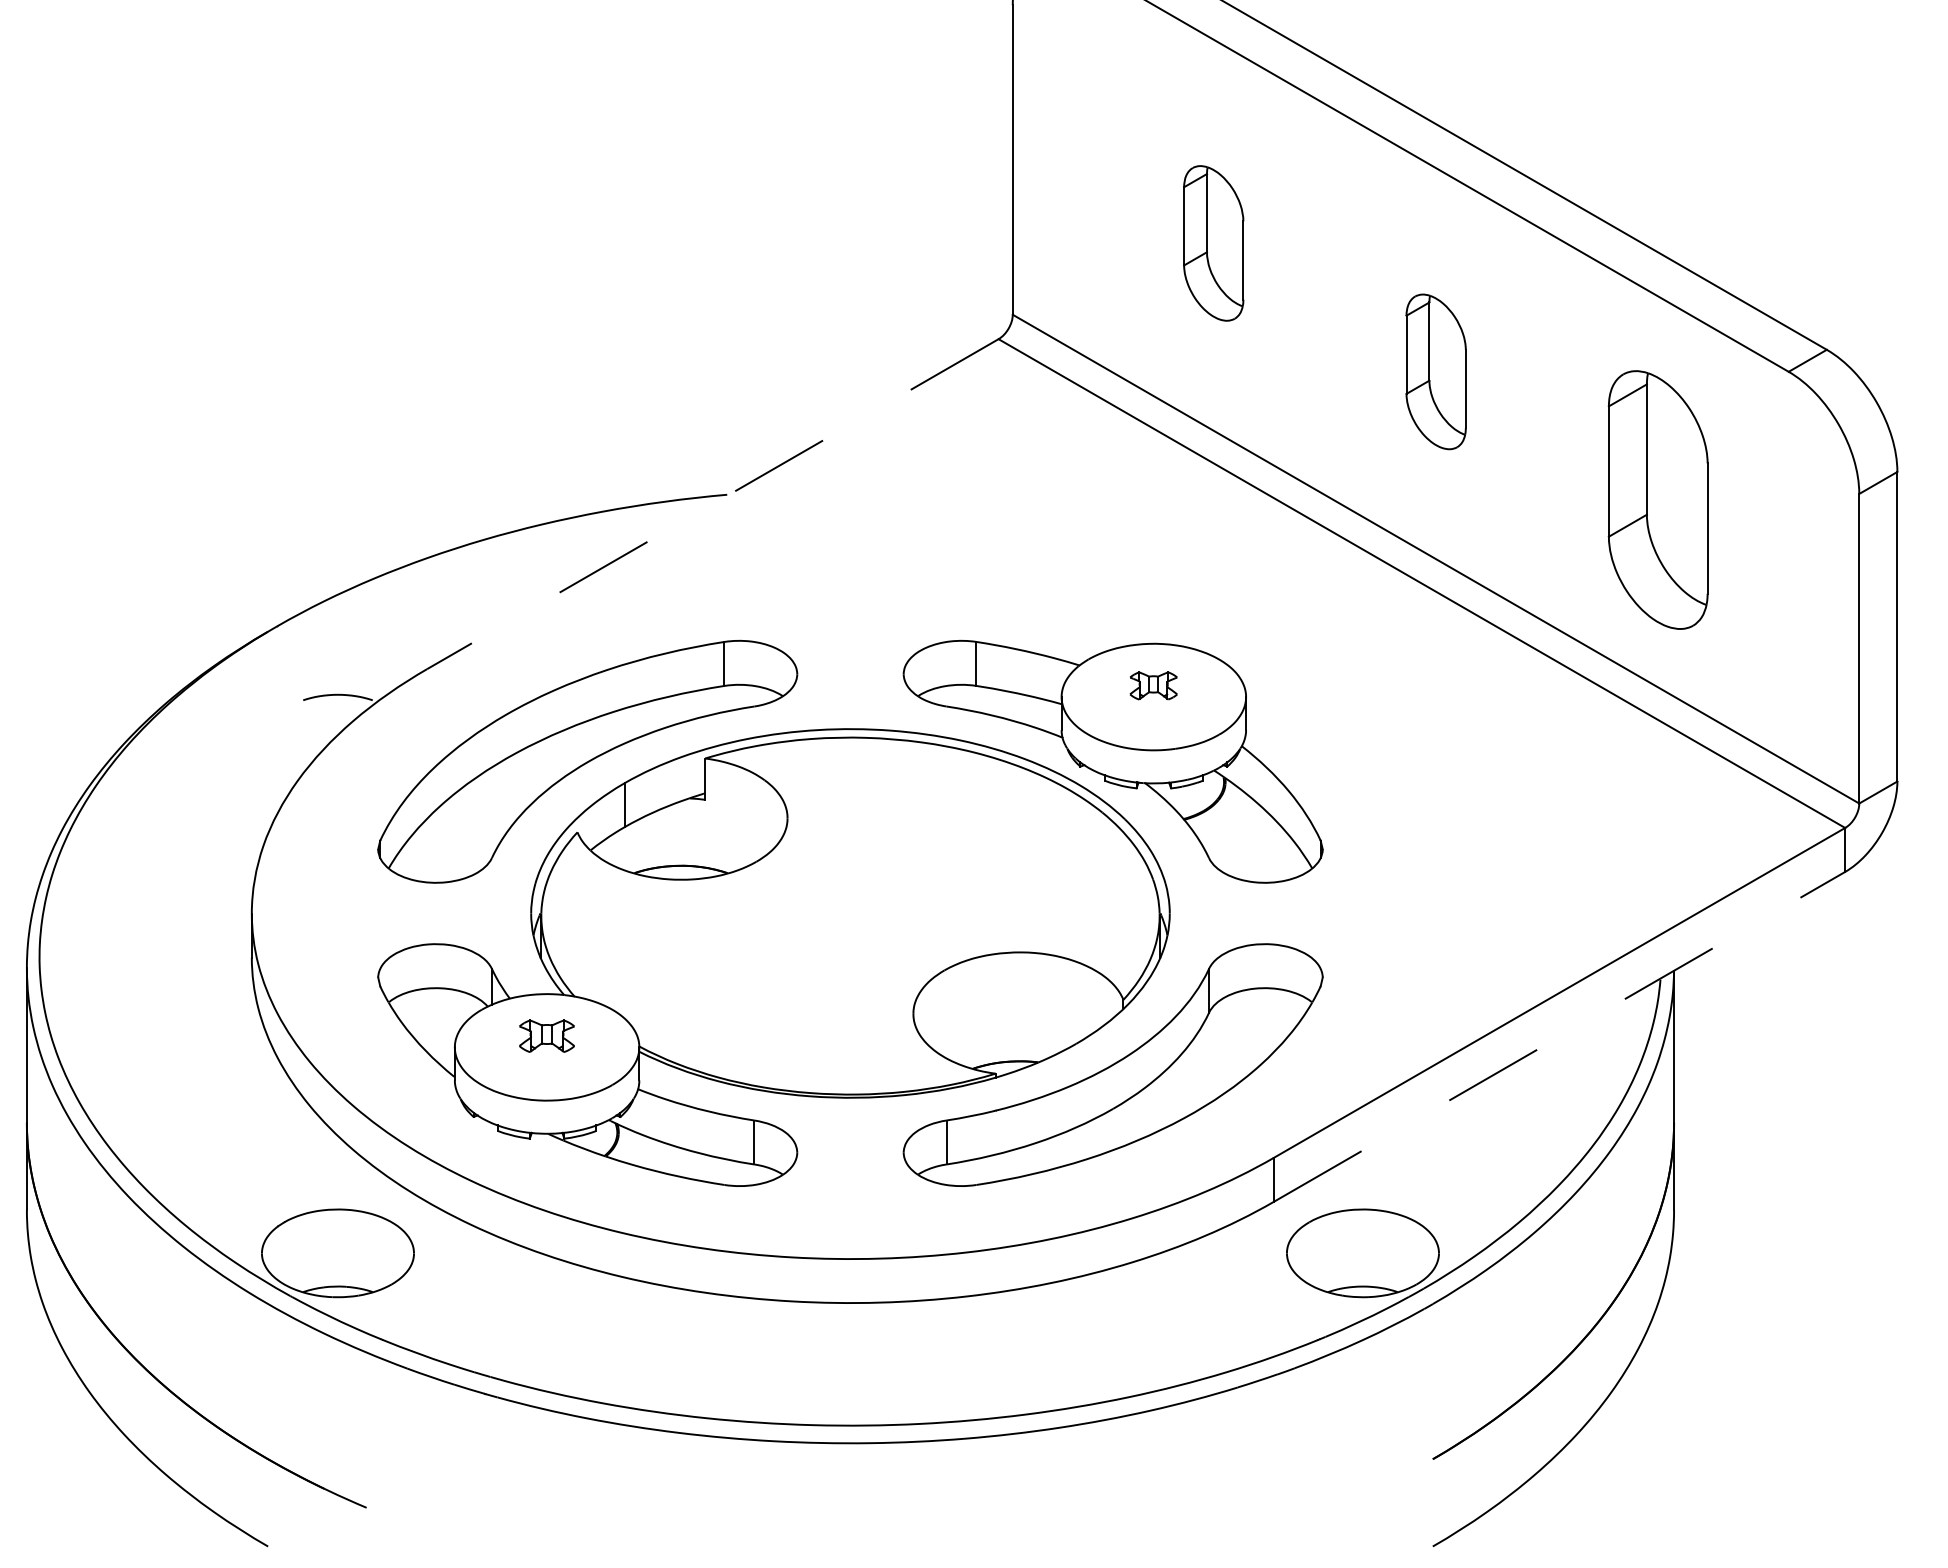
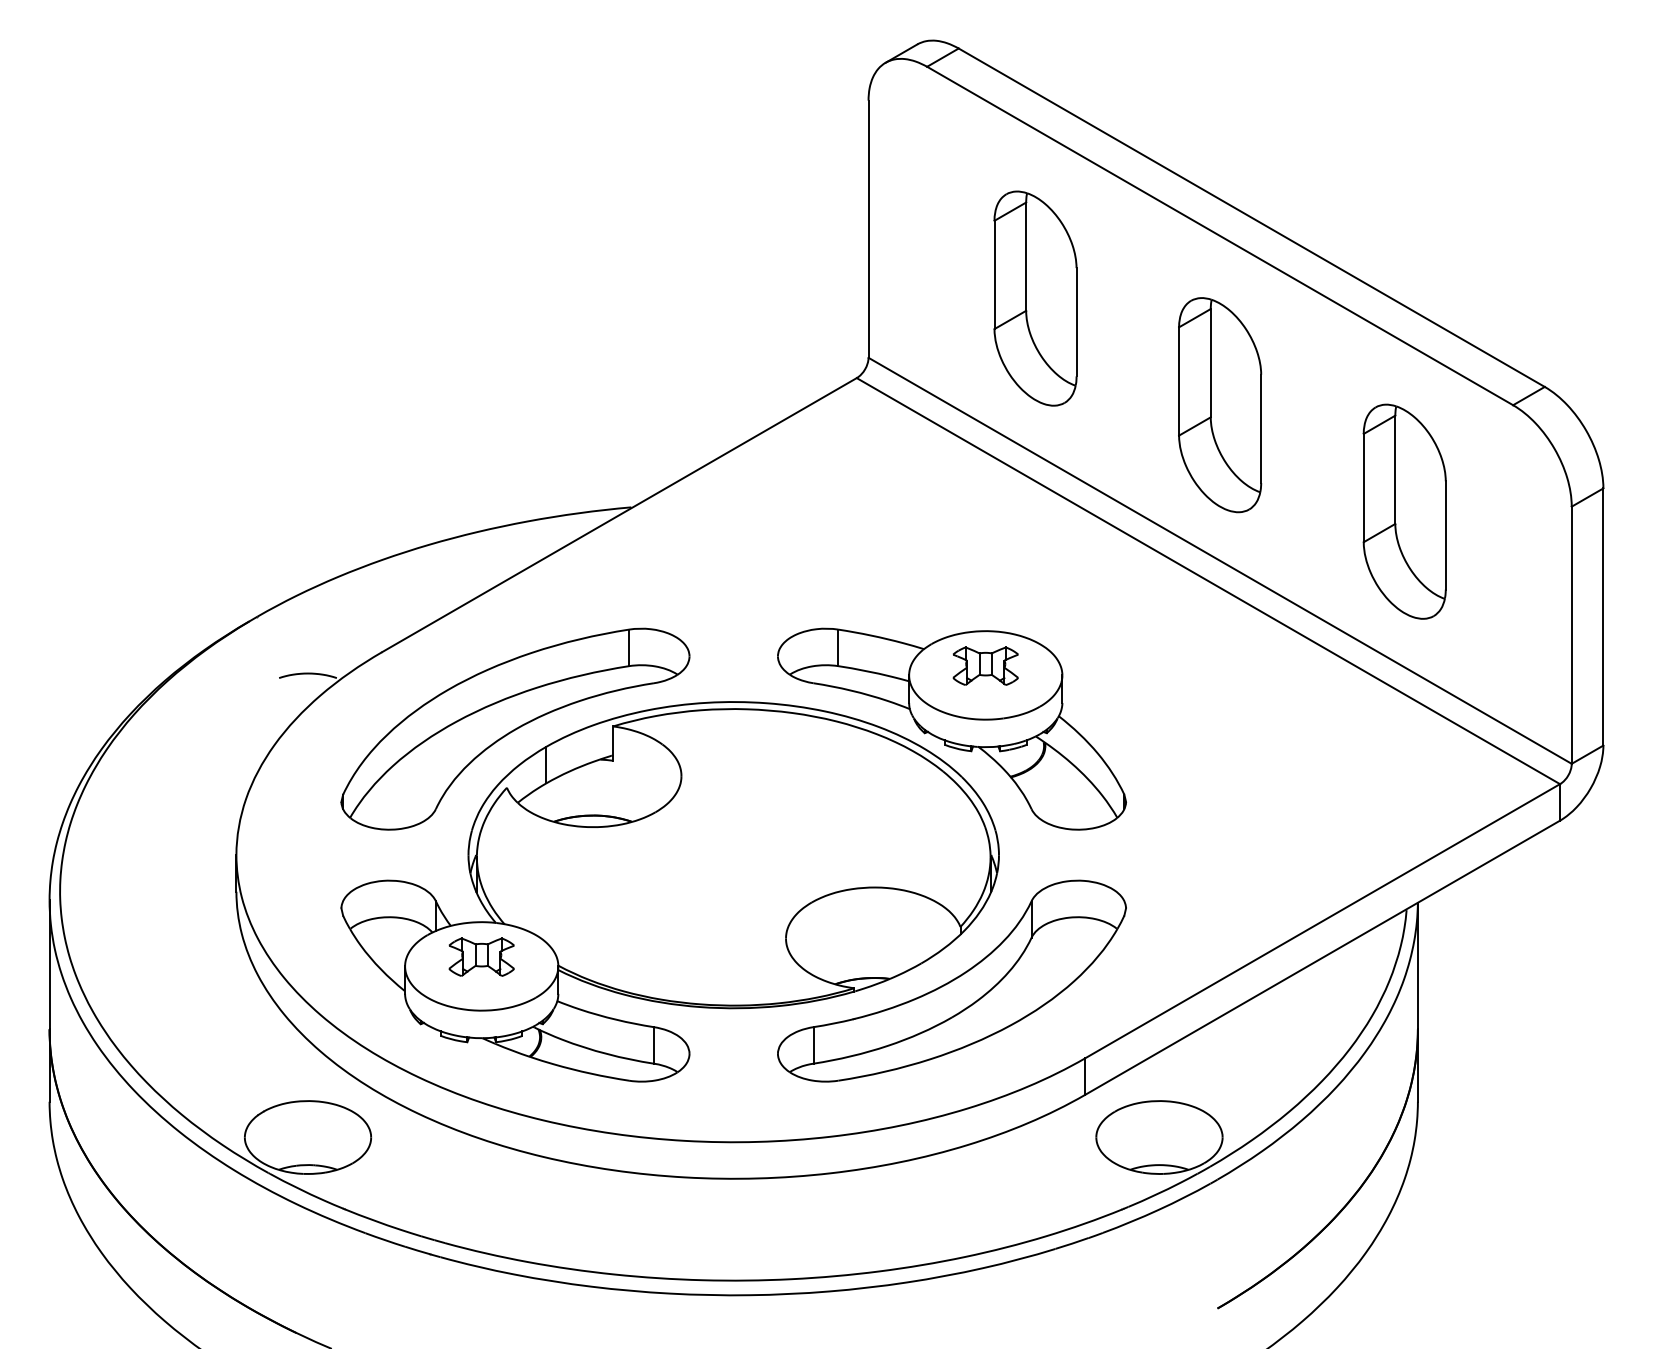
part: (1213, 243) -> (1035, 298), size x1.67
part: (1436, 372) -> (1220, 405), size x1.67
line: (712, 504) -> (619, 515), dashed -> solid
part: (1153, 685) -> (985, 665), size x1.67
part: (546, 1035) -> (481, 956), size x1.43
line: (1560, 1036) -> (1323, 957), dashed -> solid

